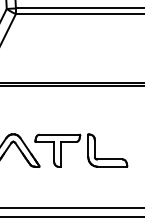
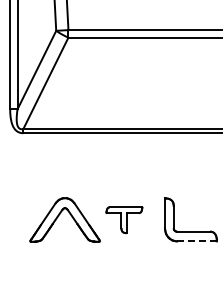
part: (57, 150) -> (124, 219), size x0.6
line: (112, 166) -> (197, 241), solid -> dashed

